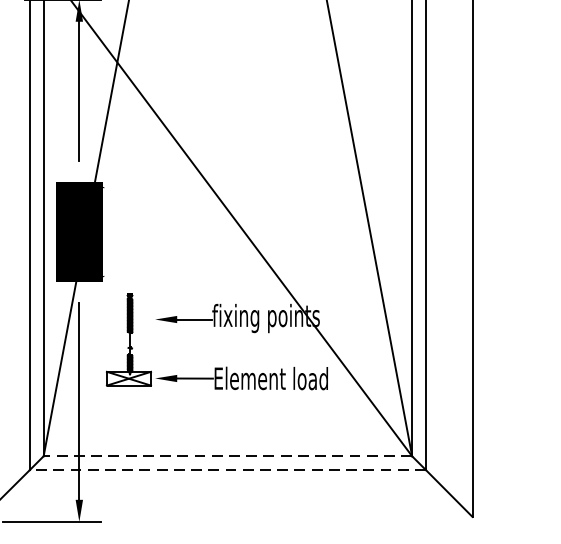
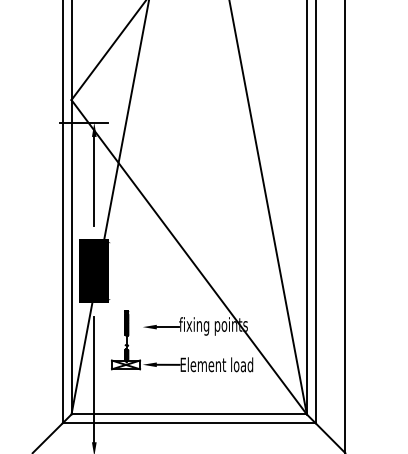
line: (228, 456) -> (189, 414), dashed -> solid
line: (226, 470) -> (188, 423), dashed -> solid

